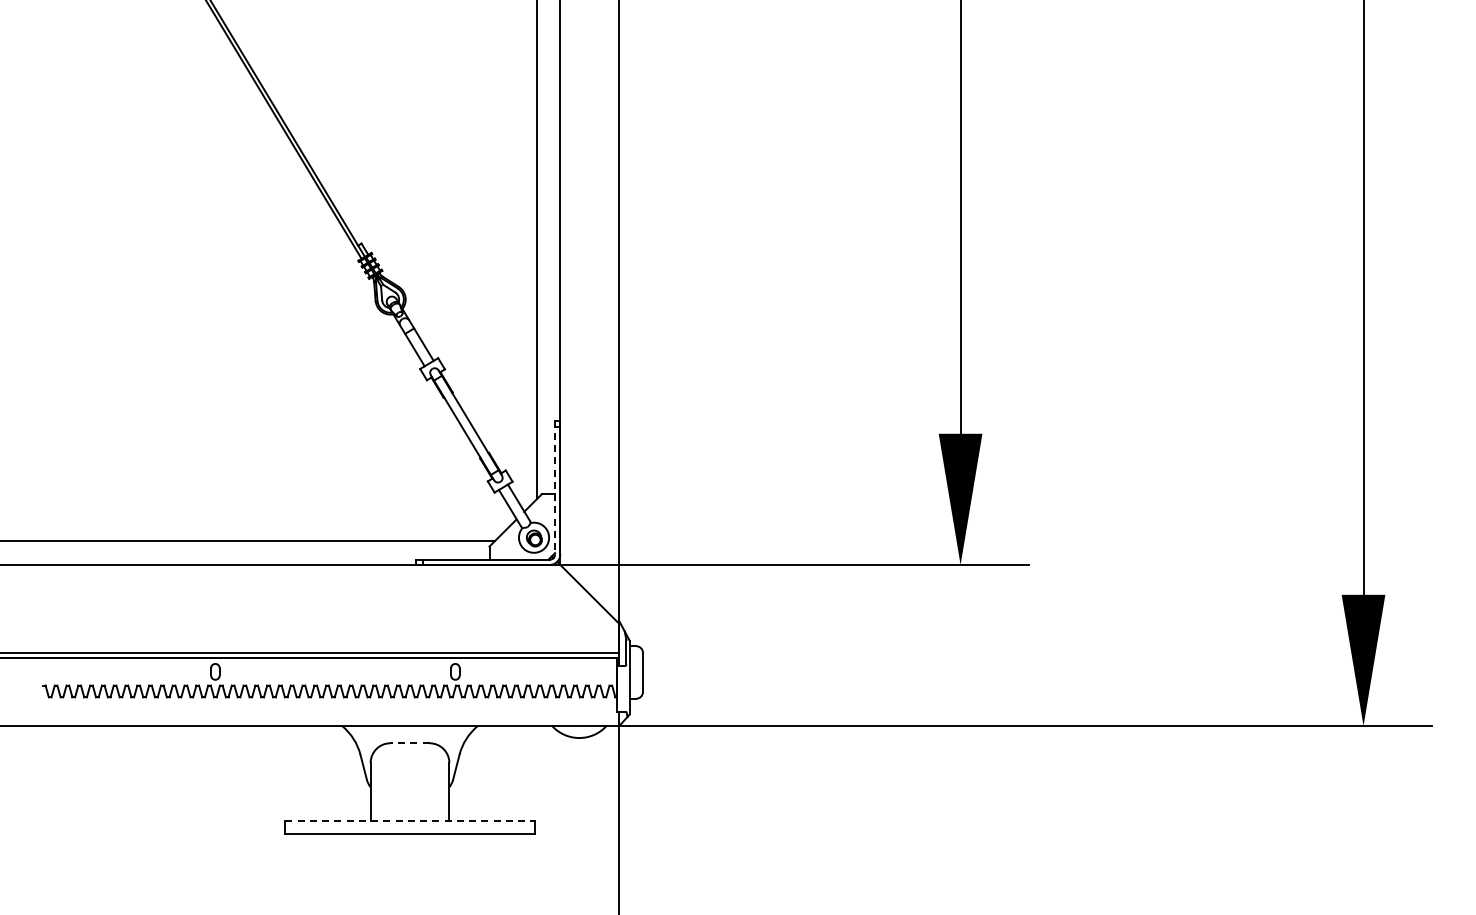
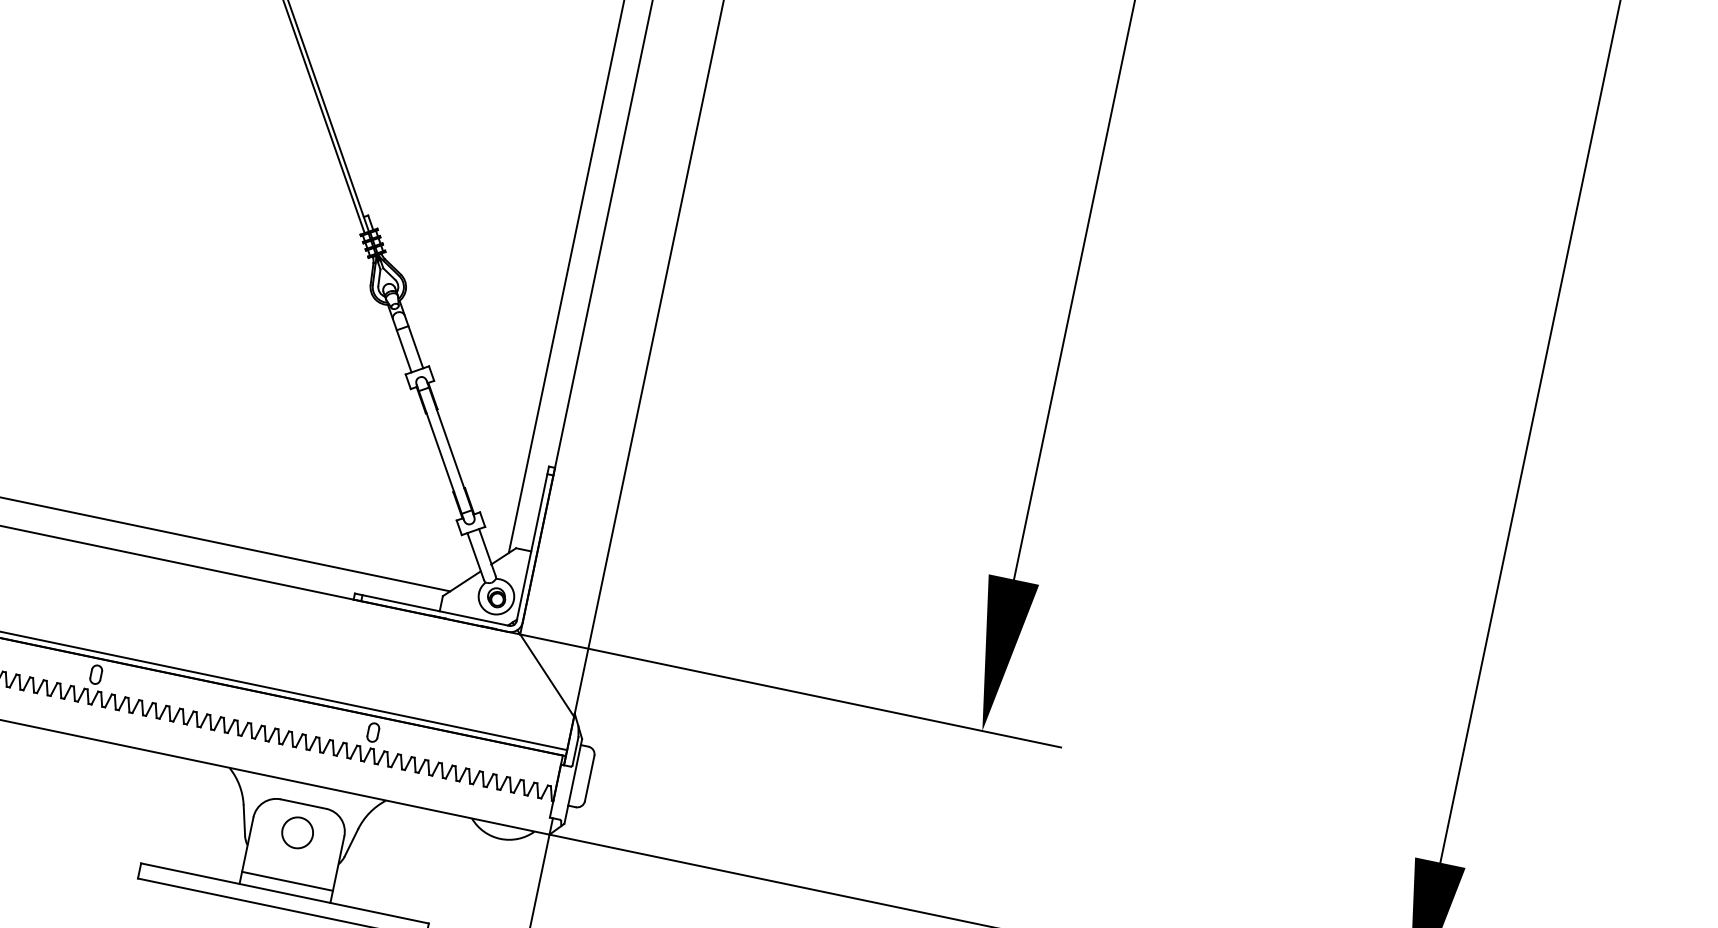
line: (555, 487) -> (533, 543), dashed -> solid
line: (410, 743) -> (304, 804), dashed -> solid
circle: (409, 768) -> (296, 833), added
line: (409, 810) -> (286, 881), added
line: (410, 820) -> (285, 893), dashed -> solid

